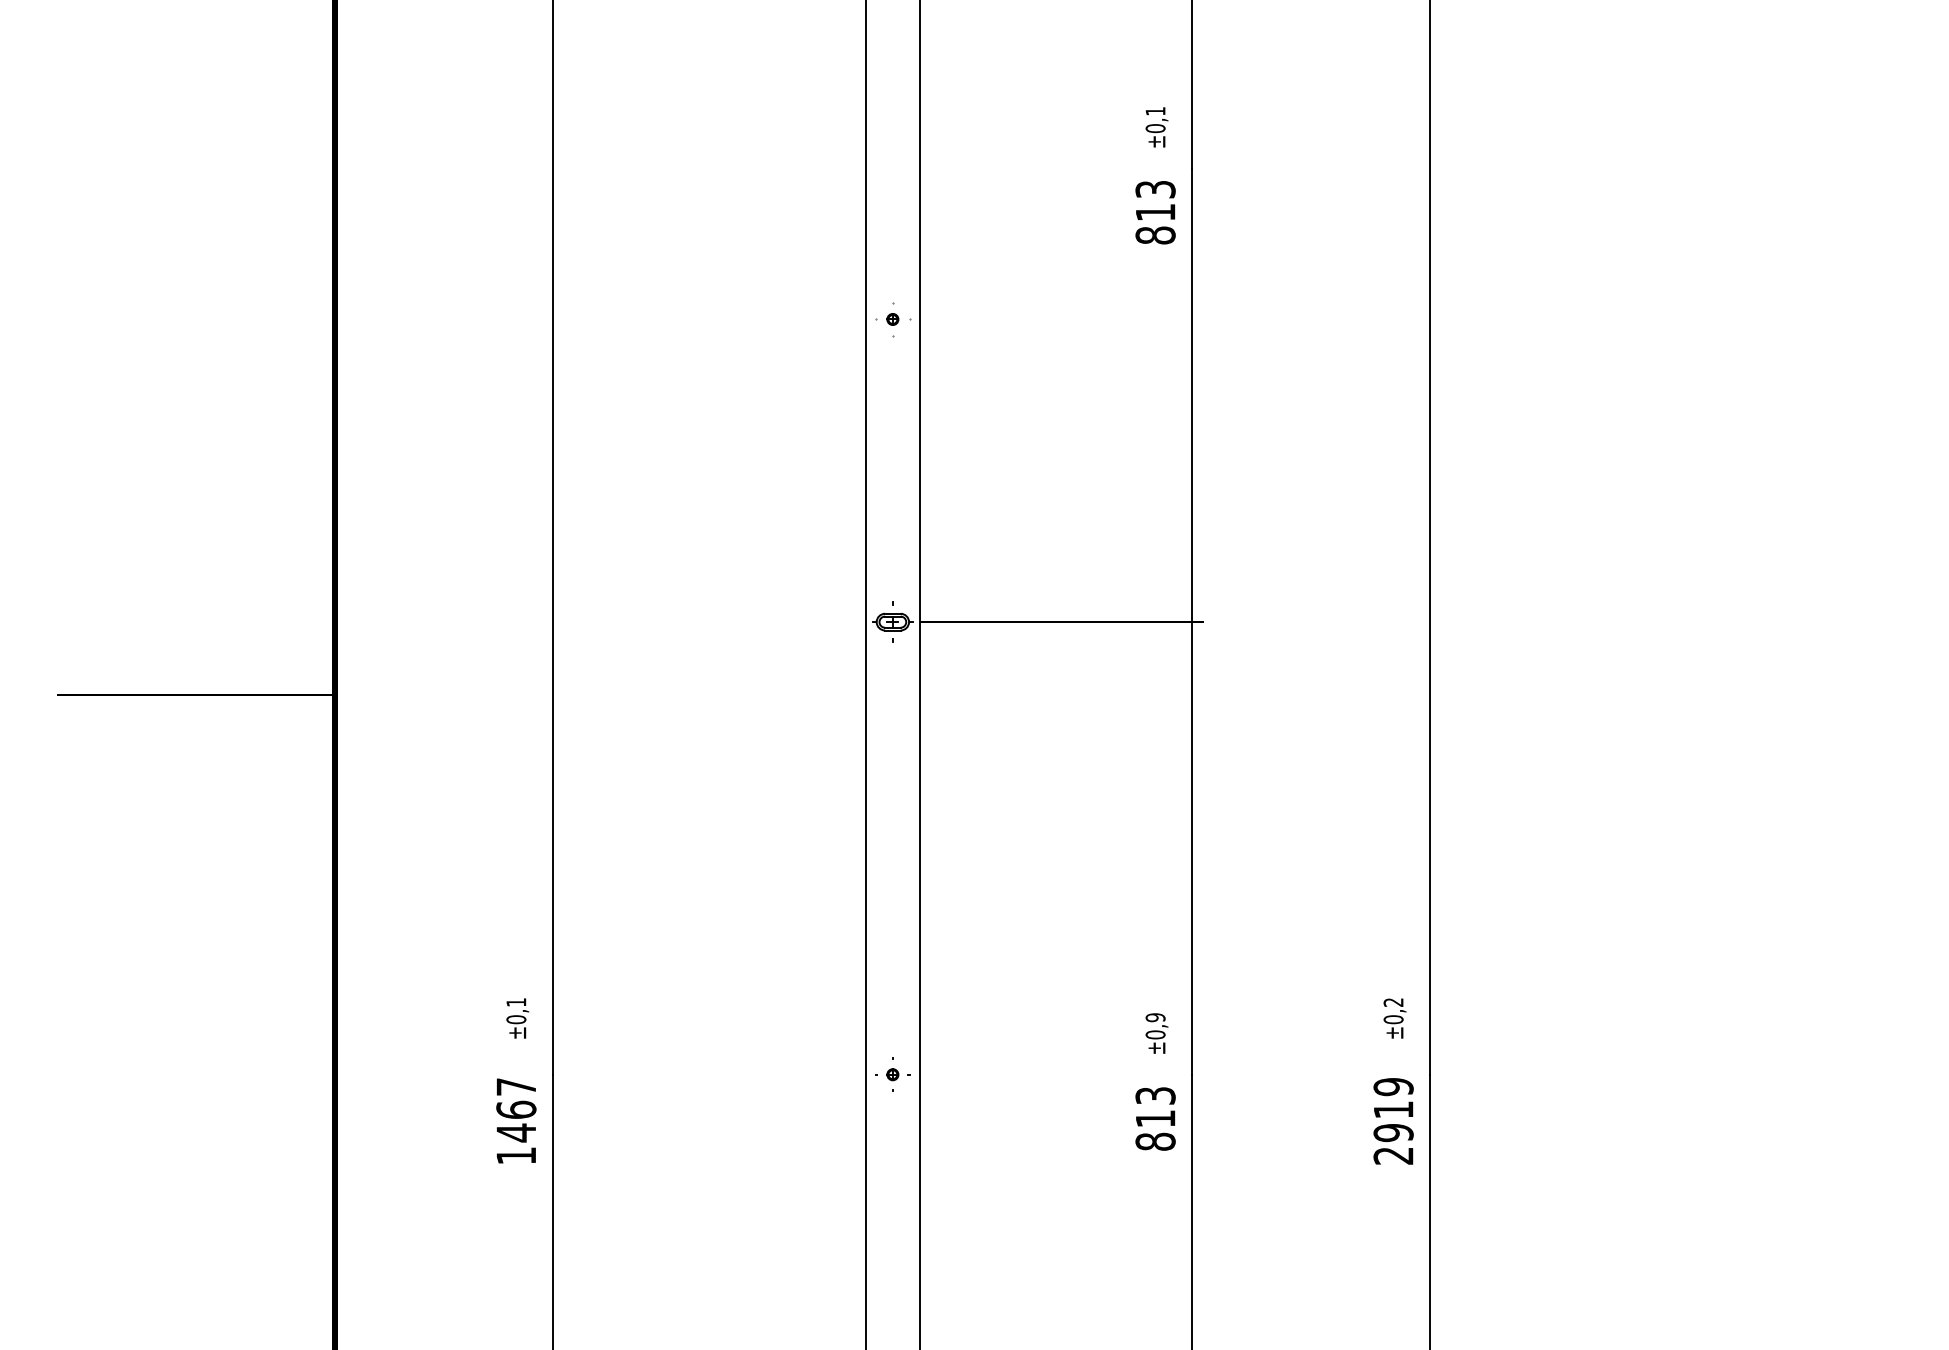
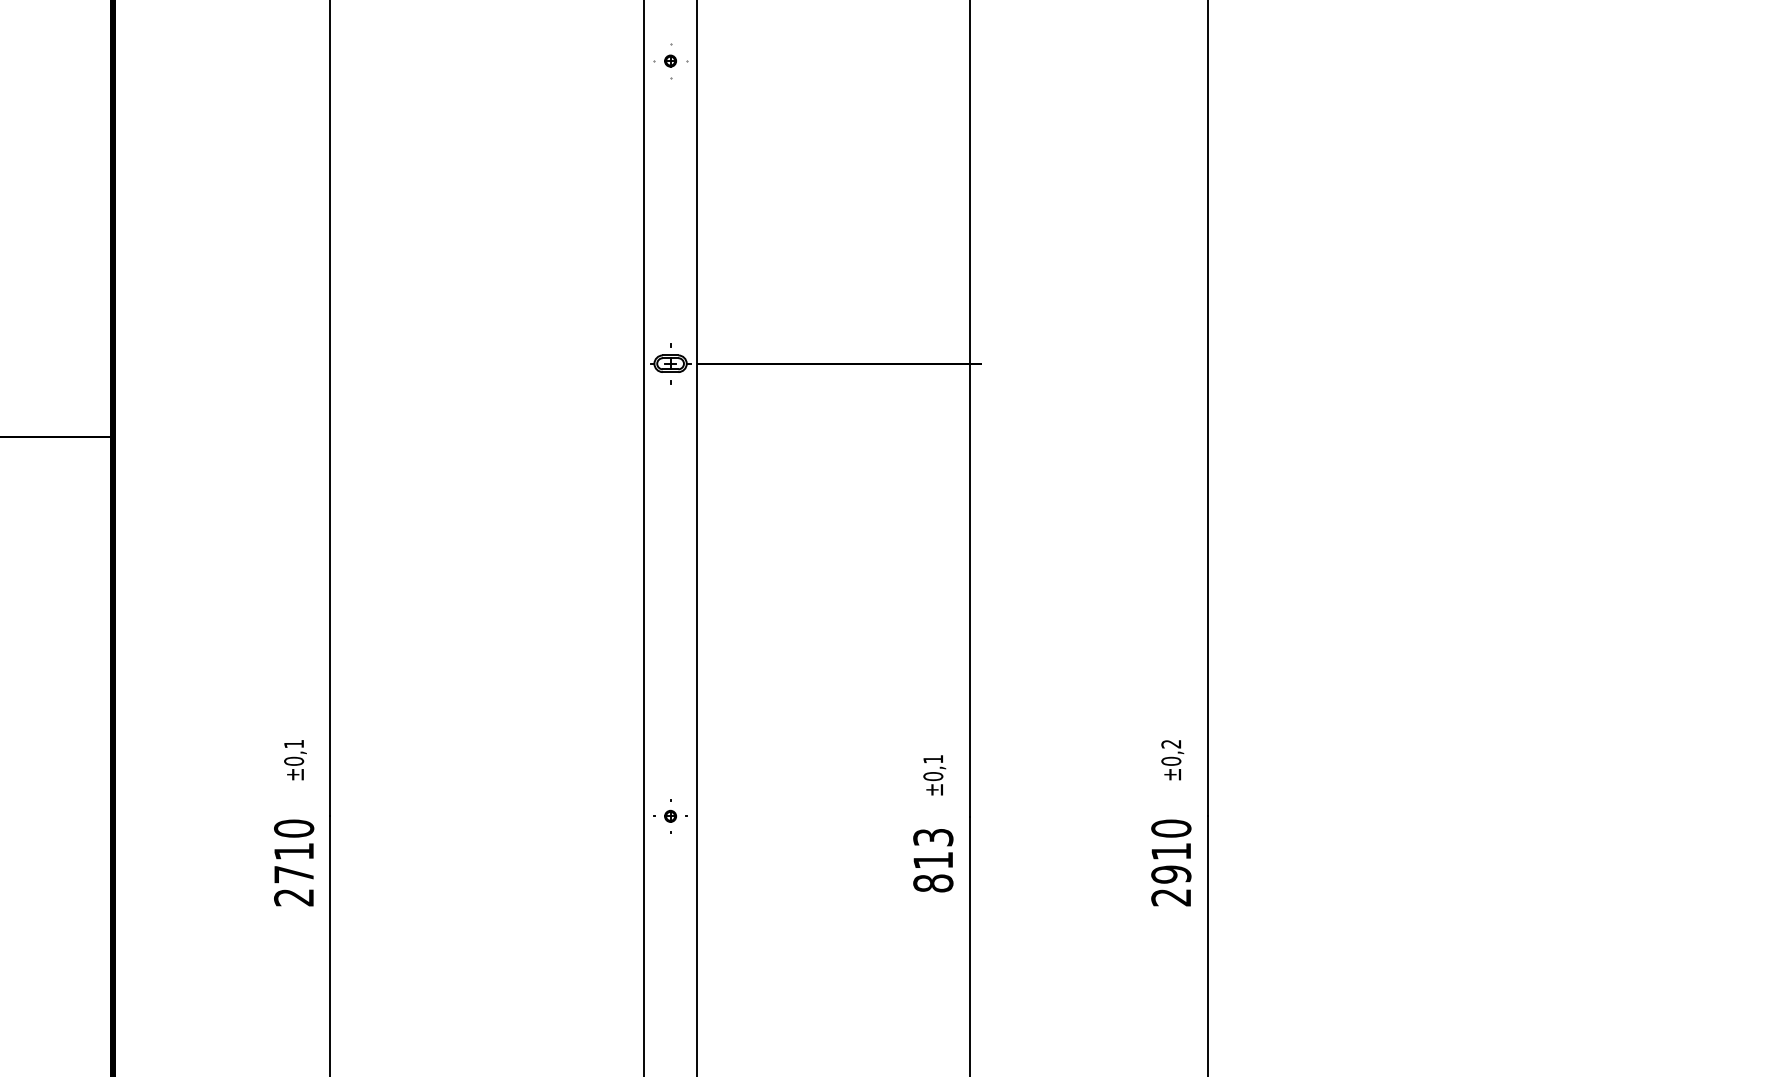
text: (1155, 1017) -> (933, 759), ±0,9 -> ±0,1
text: (1393, 1087) -> (1171, 829), 2919 -> 2910
text: (516, 1121) -> (294, 863), 1467 -> 2710

